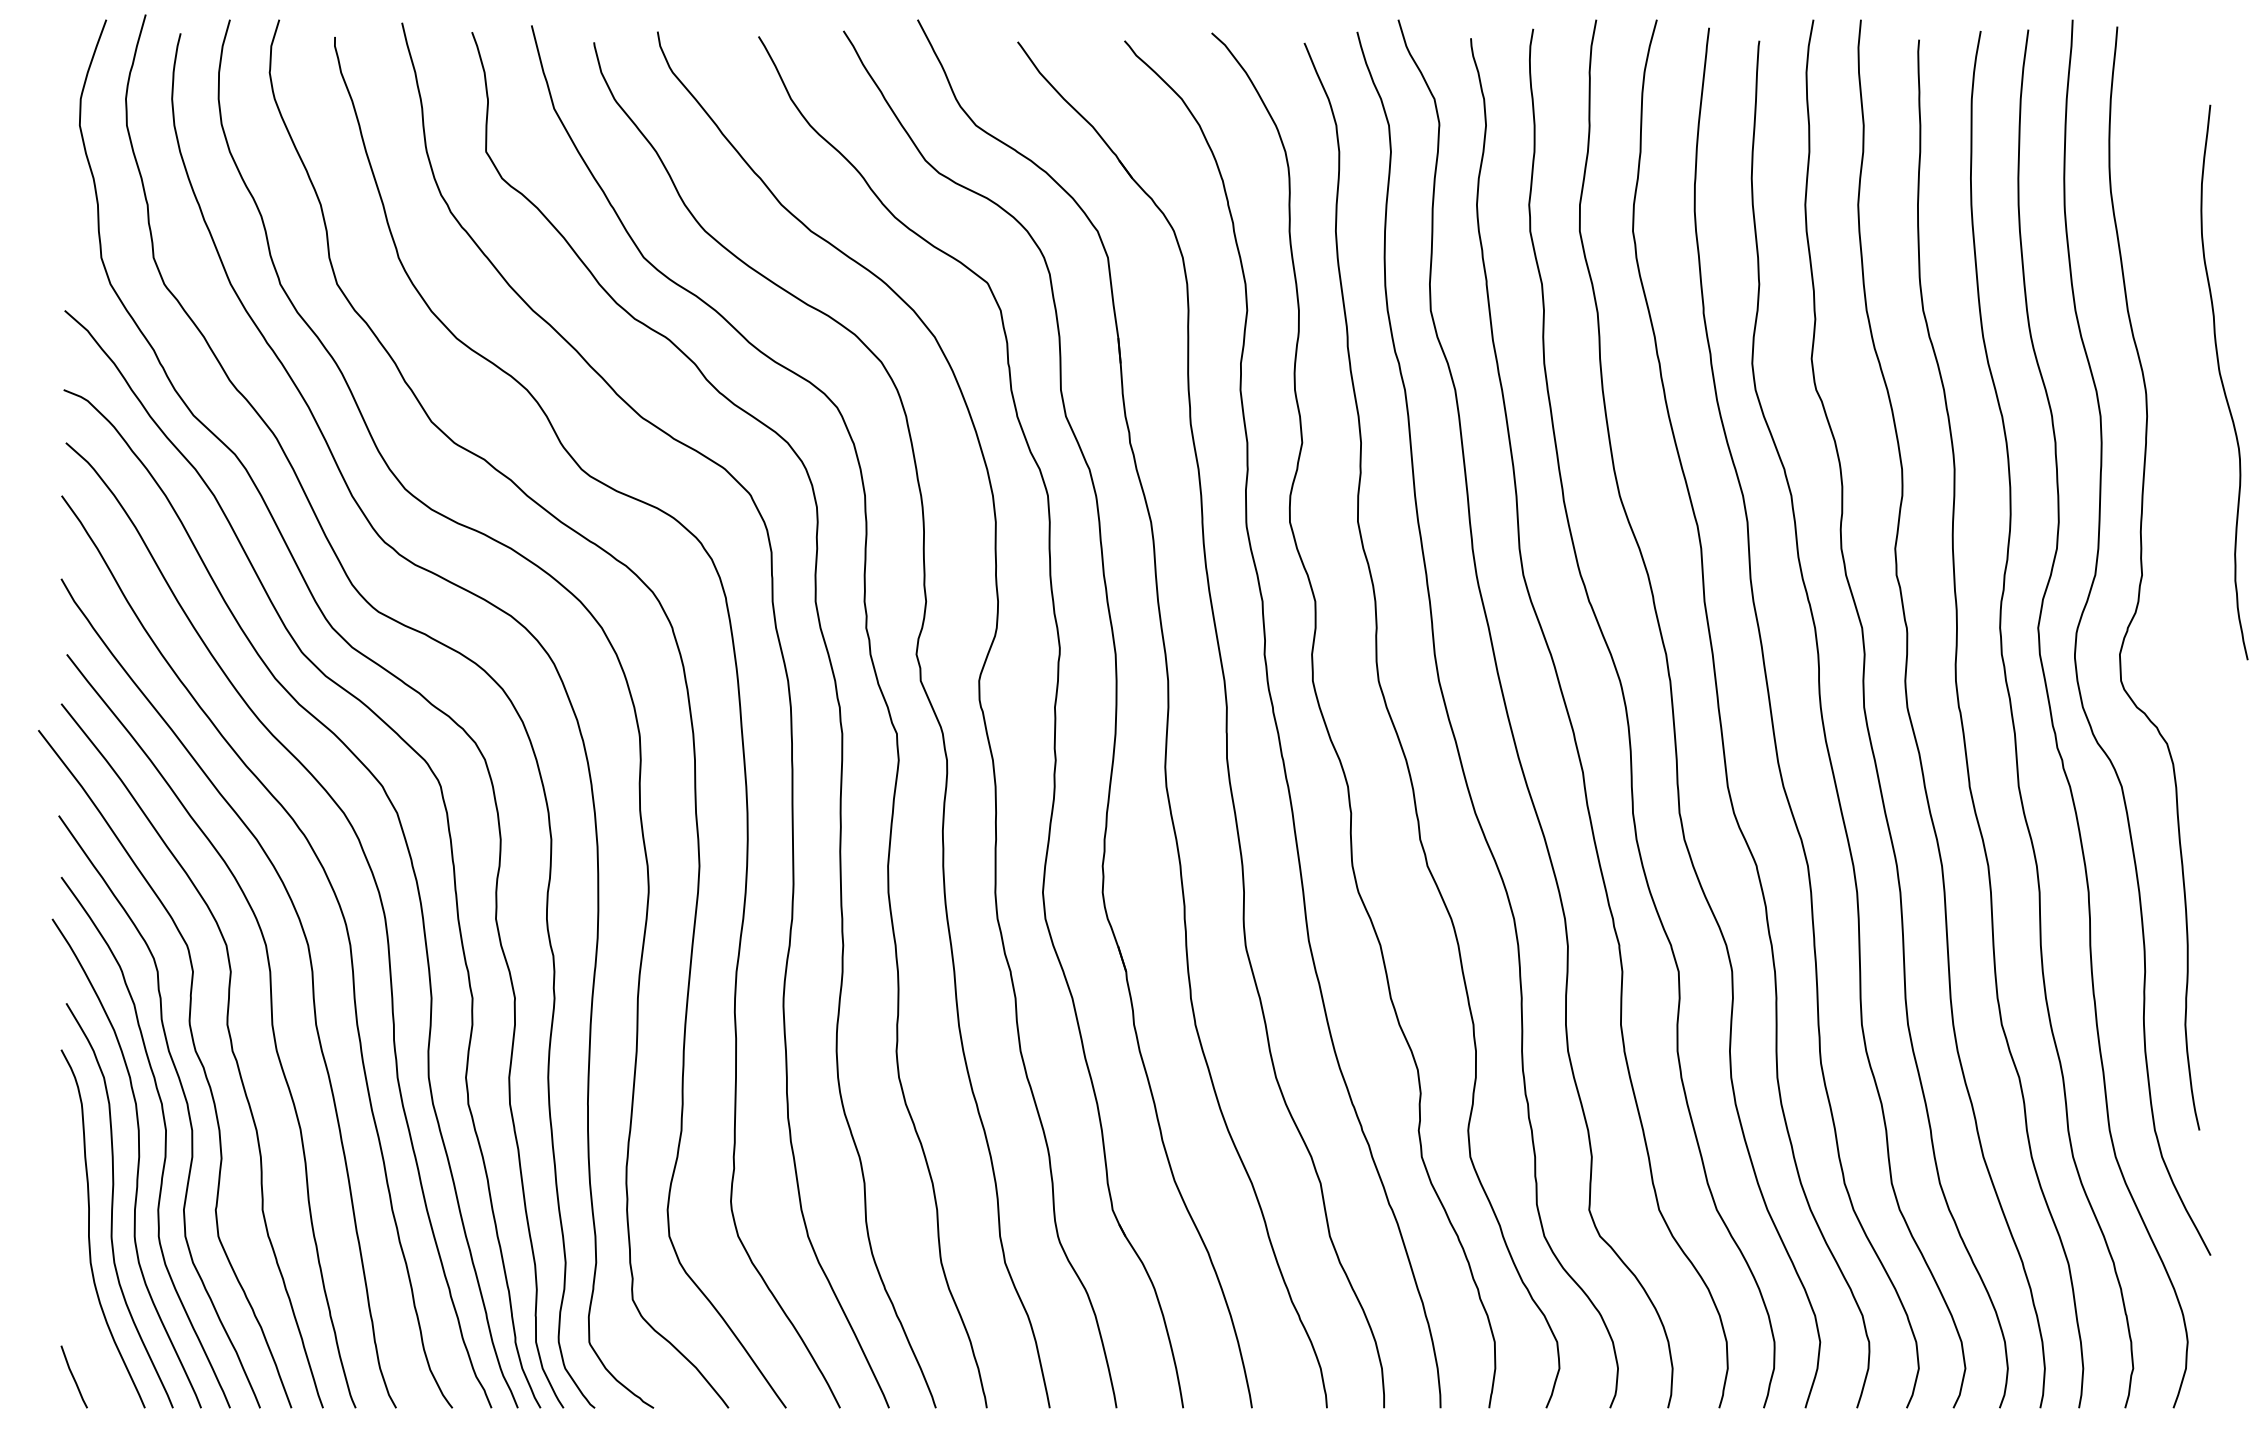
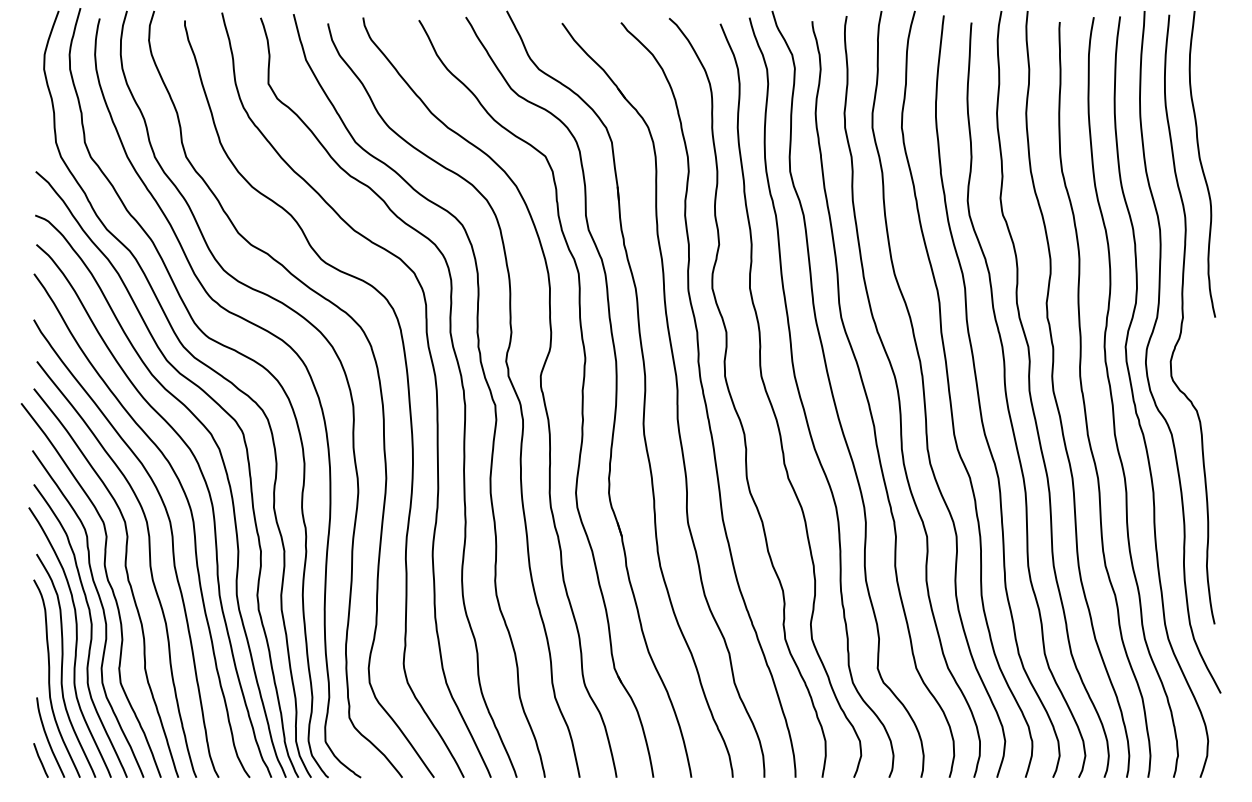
curve: (2224, 382) -> (1202, 164), moved
curve: (87, 1337) -> (48, 738), added

